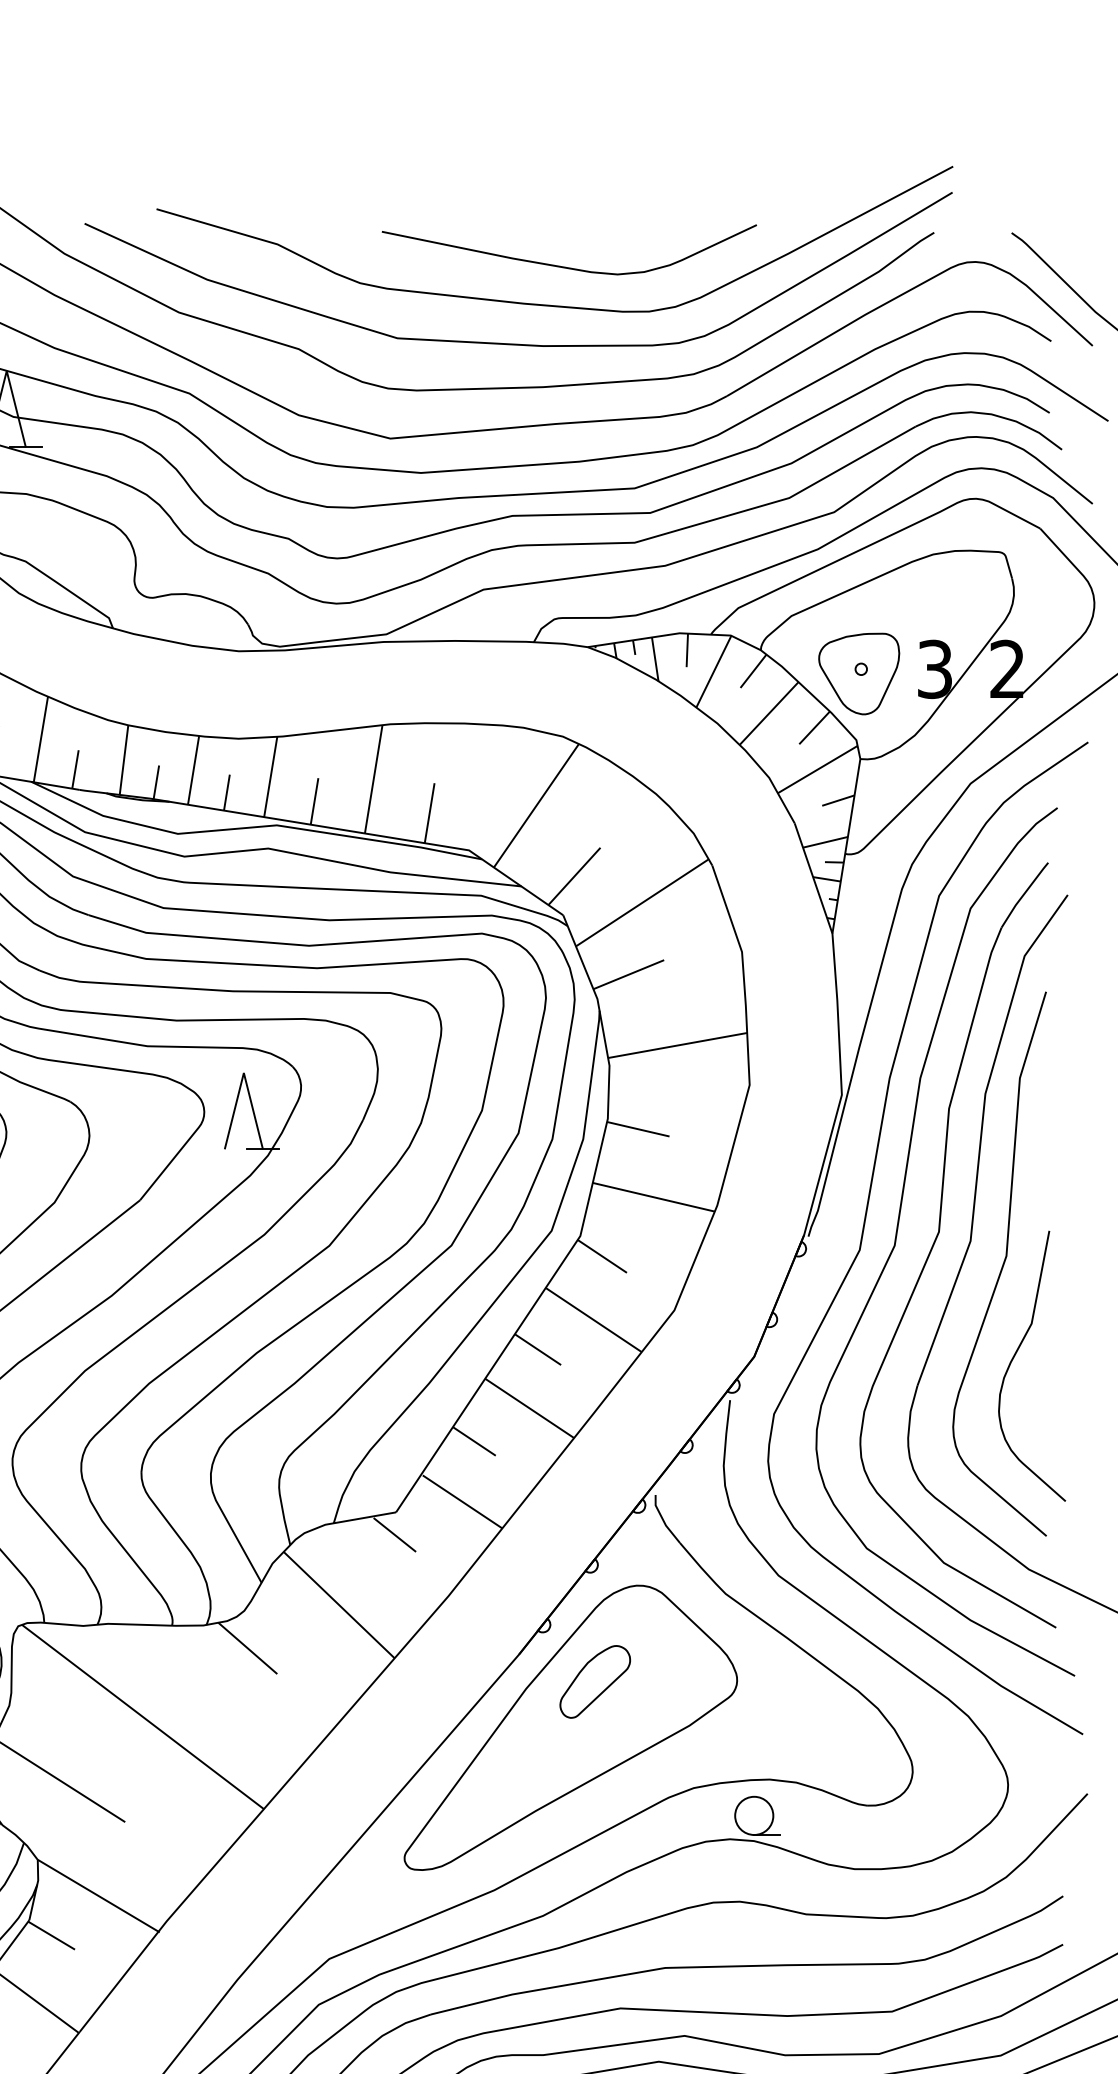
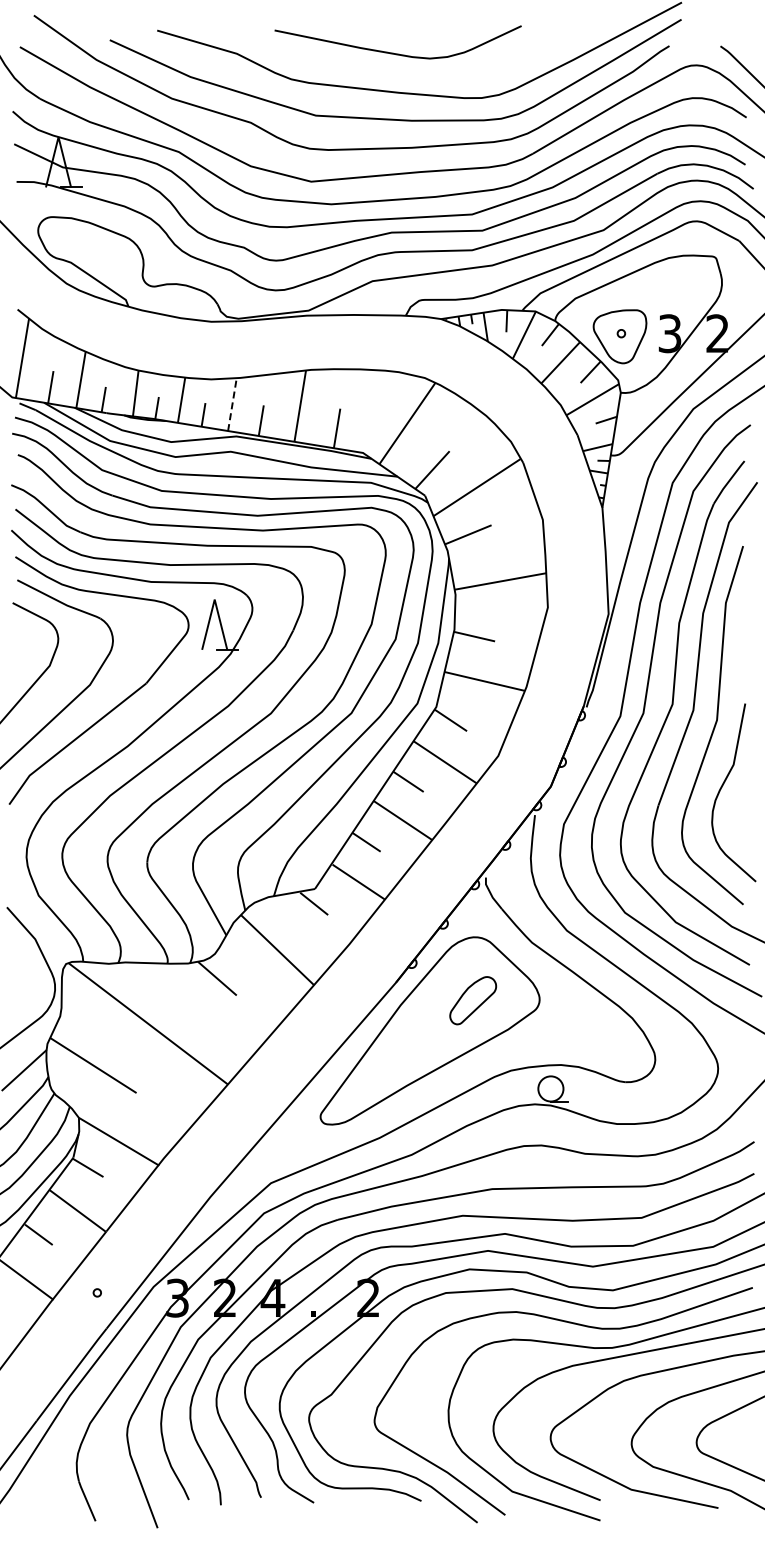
curve: (562, 265) -> (393, 52), moved
line: (270, 776) -> (232, 404), solid -> dashed
part: (595, 1681) -> (473, 1000), moved

